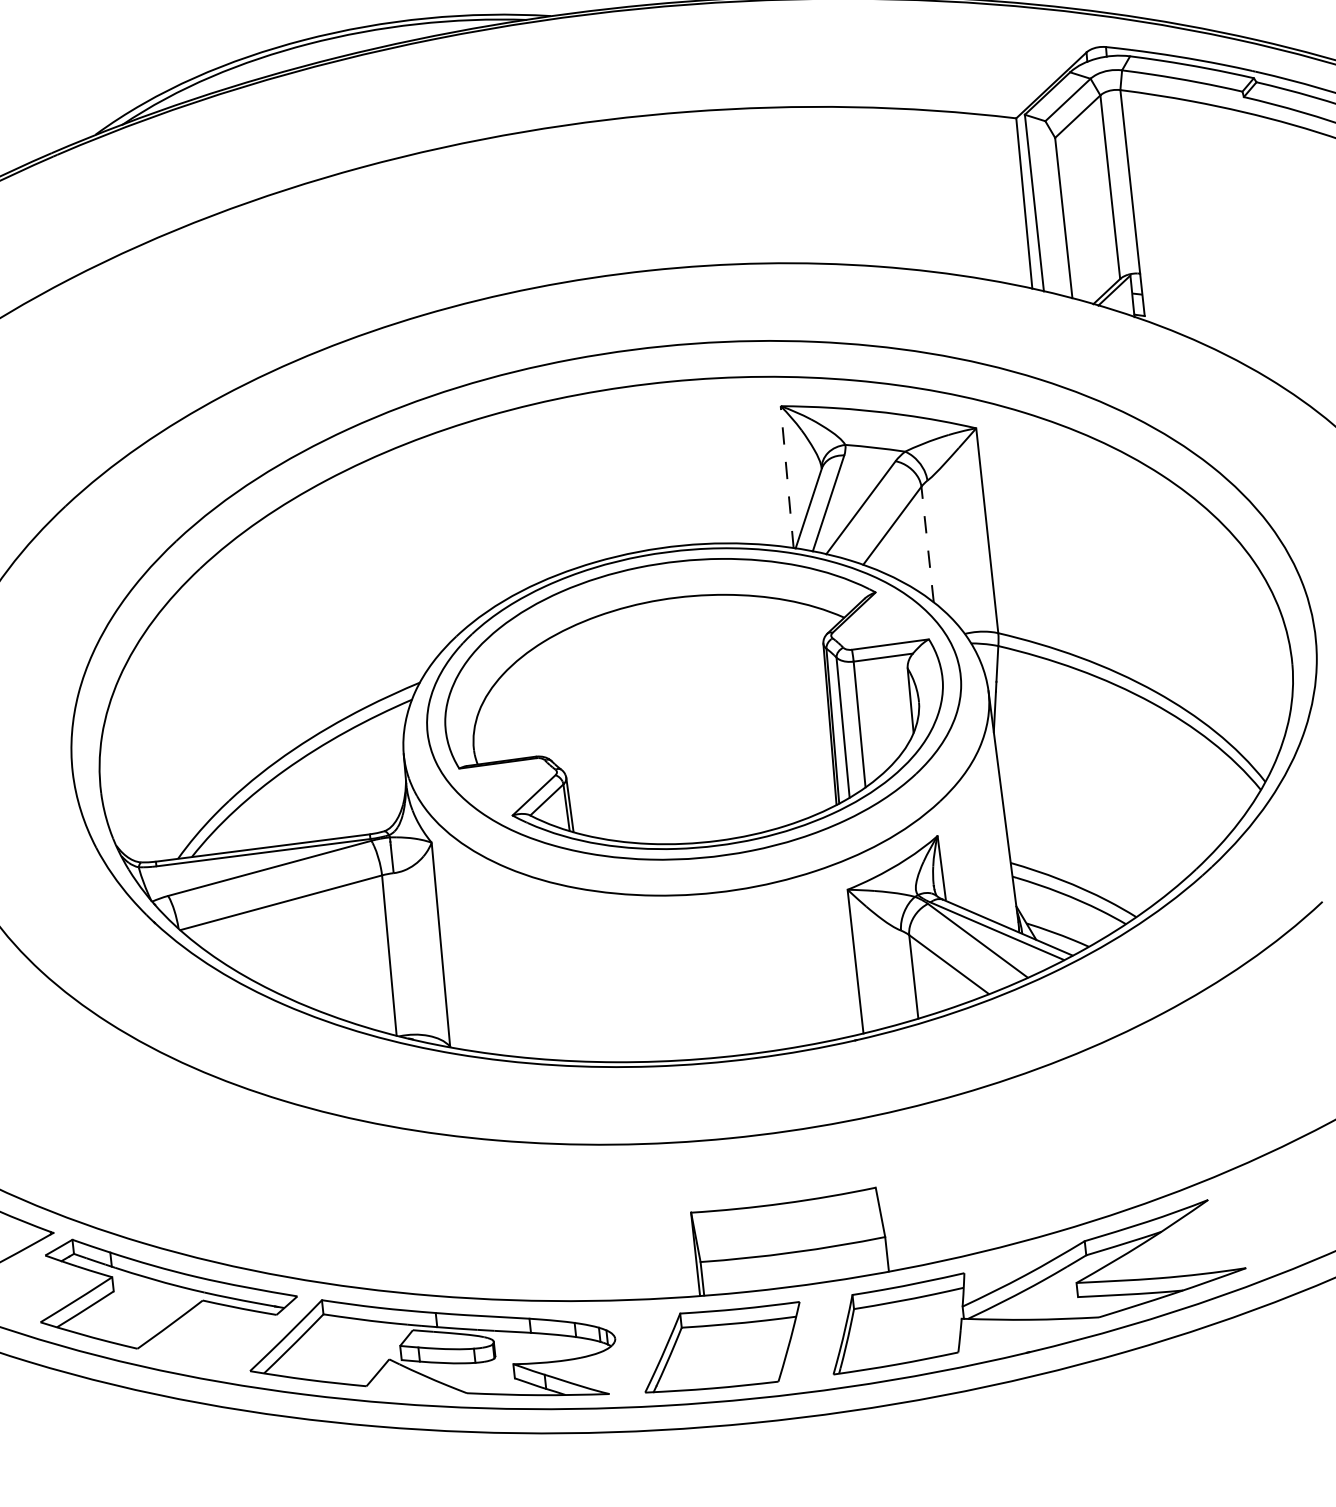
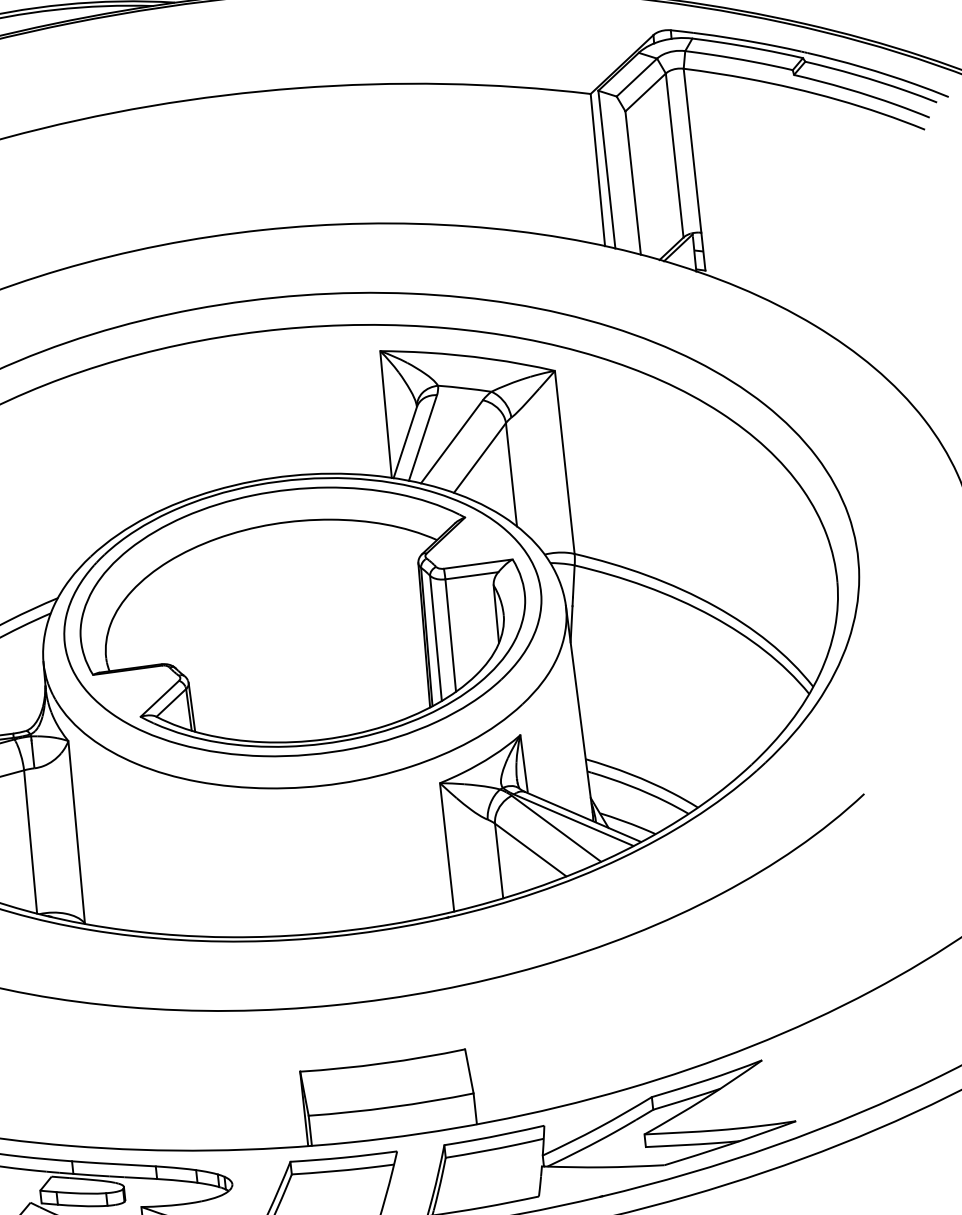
line: (787, 476) -> (386, 413), dashed -> solid
line: (927, 544) -> (511, 474), dashed -> solid

